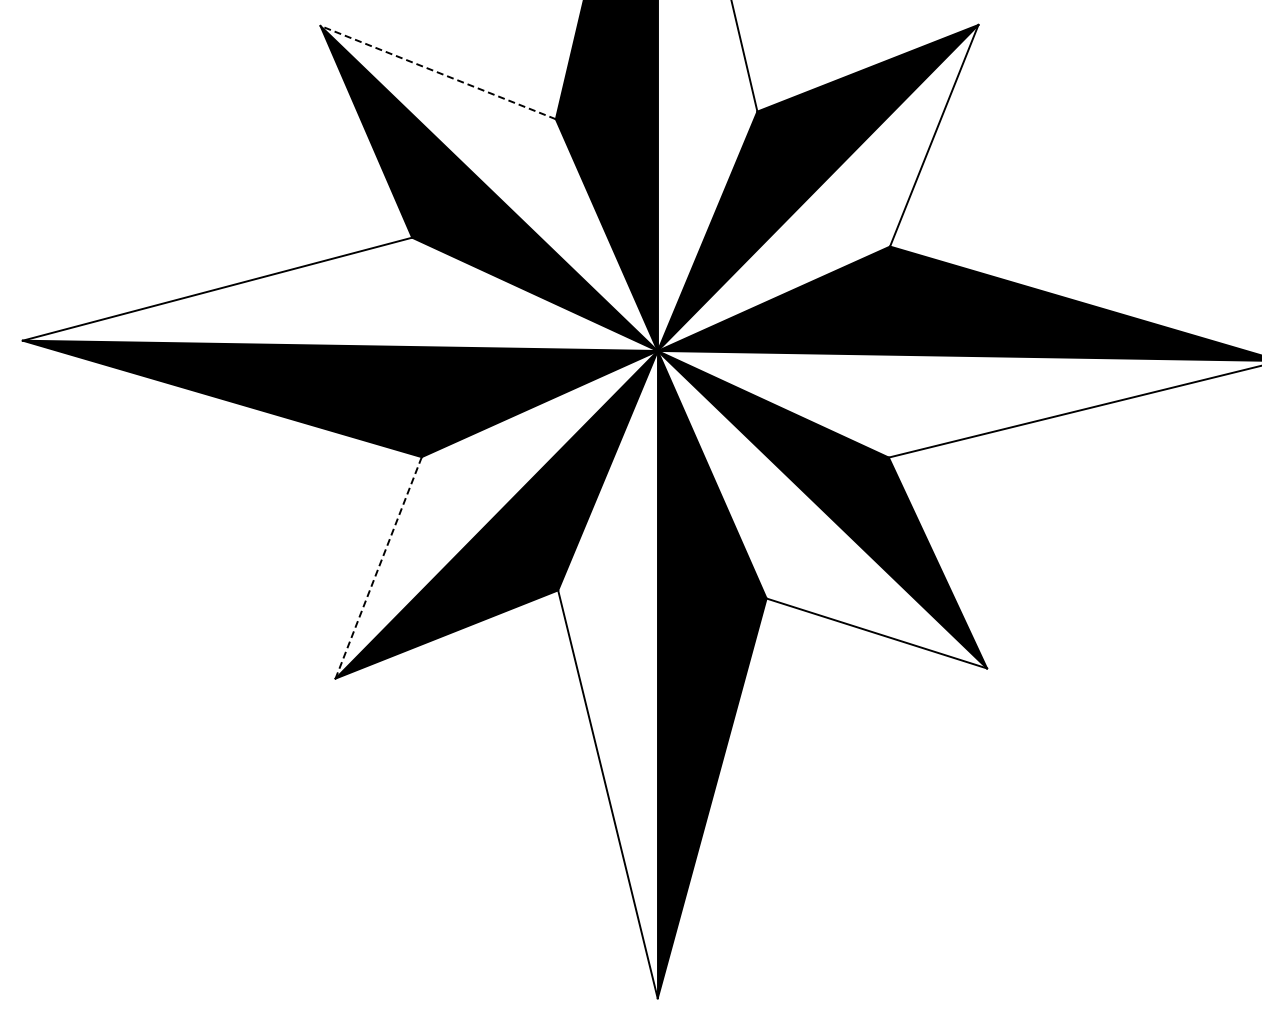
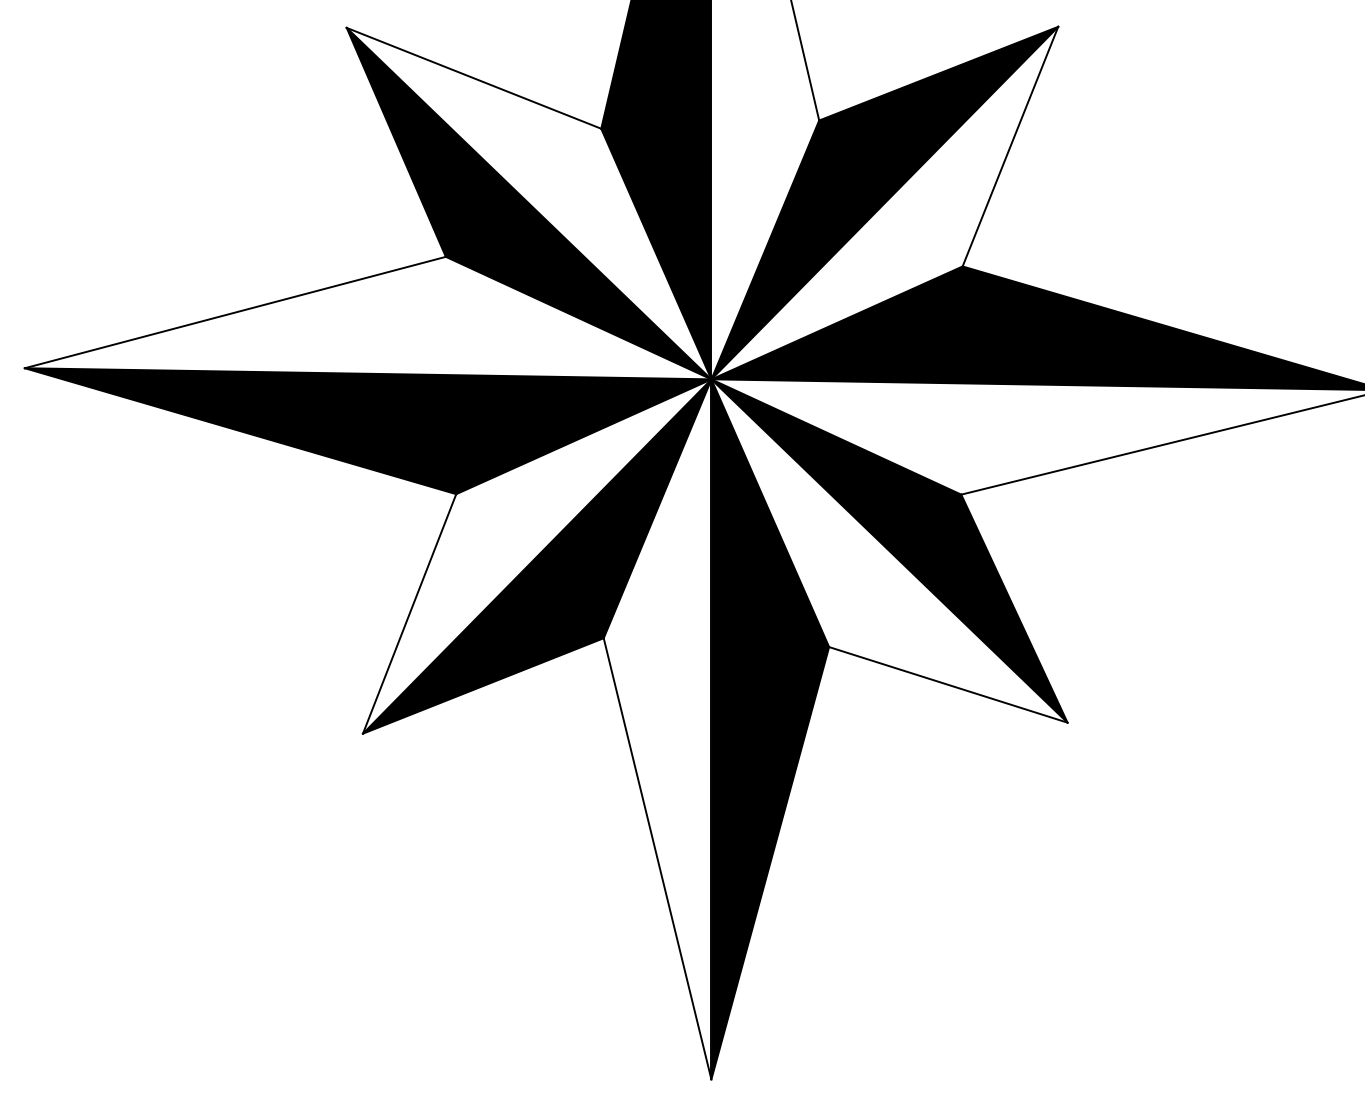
line: (438, 72) -> (474, 78), dashed -> solid
line: (378, 567) -> (409, 613), dashed -> solid

